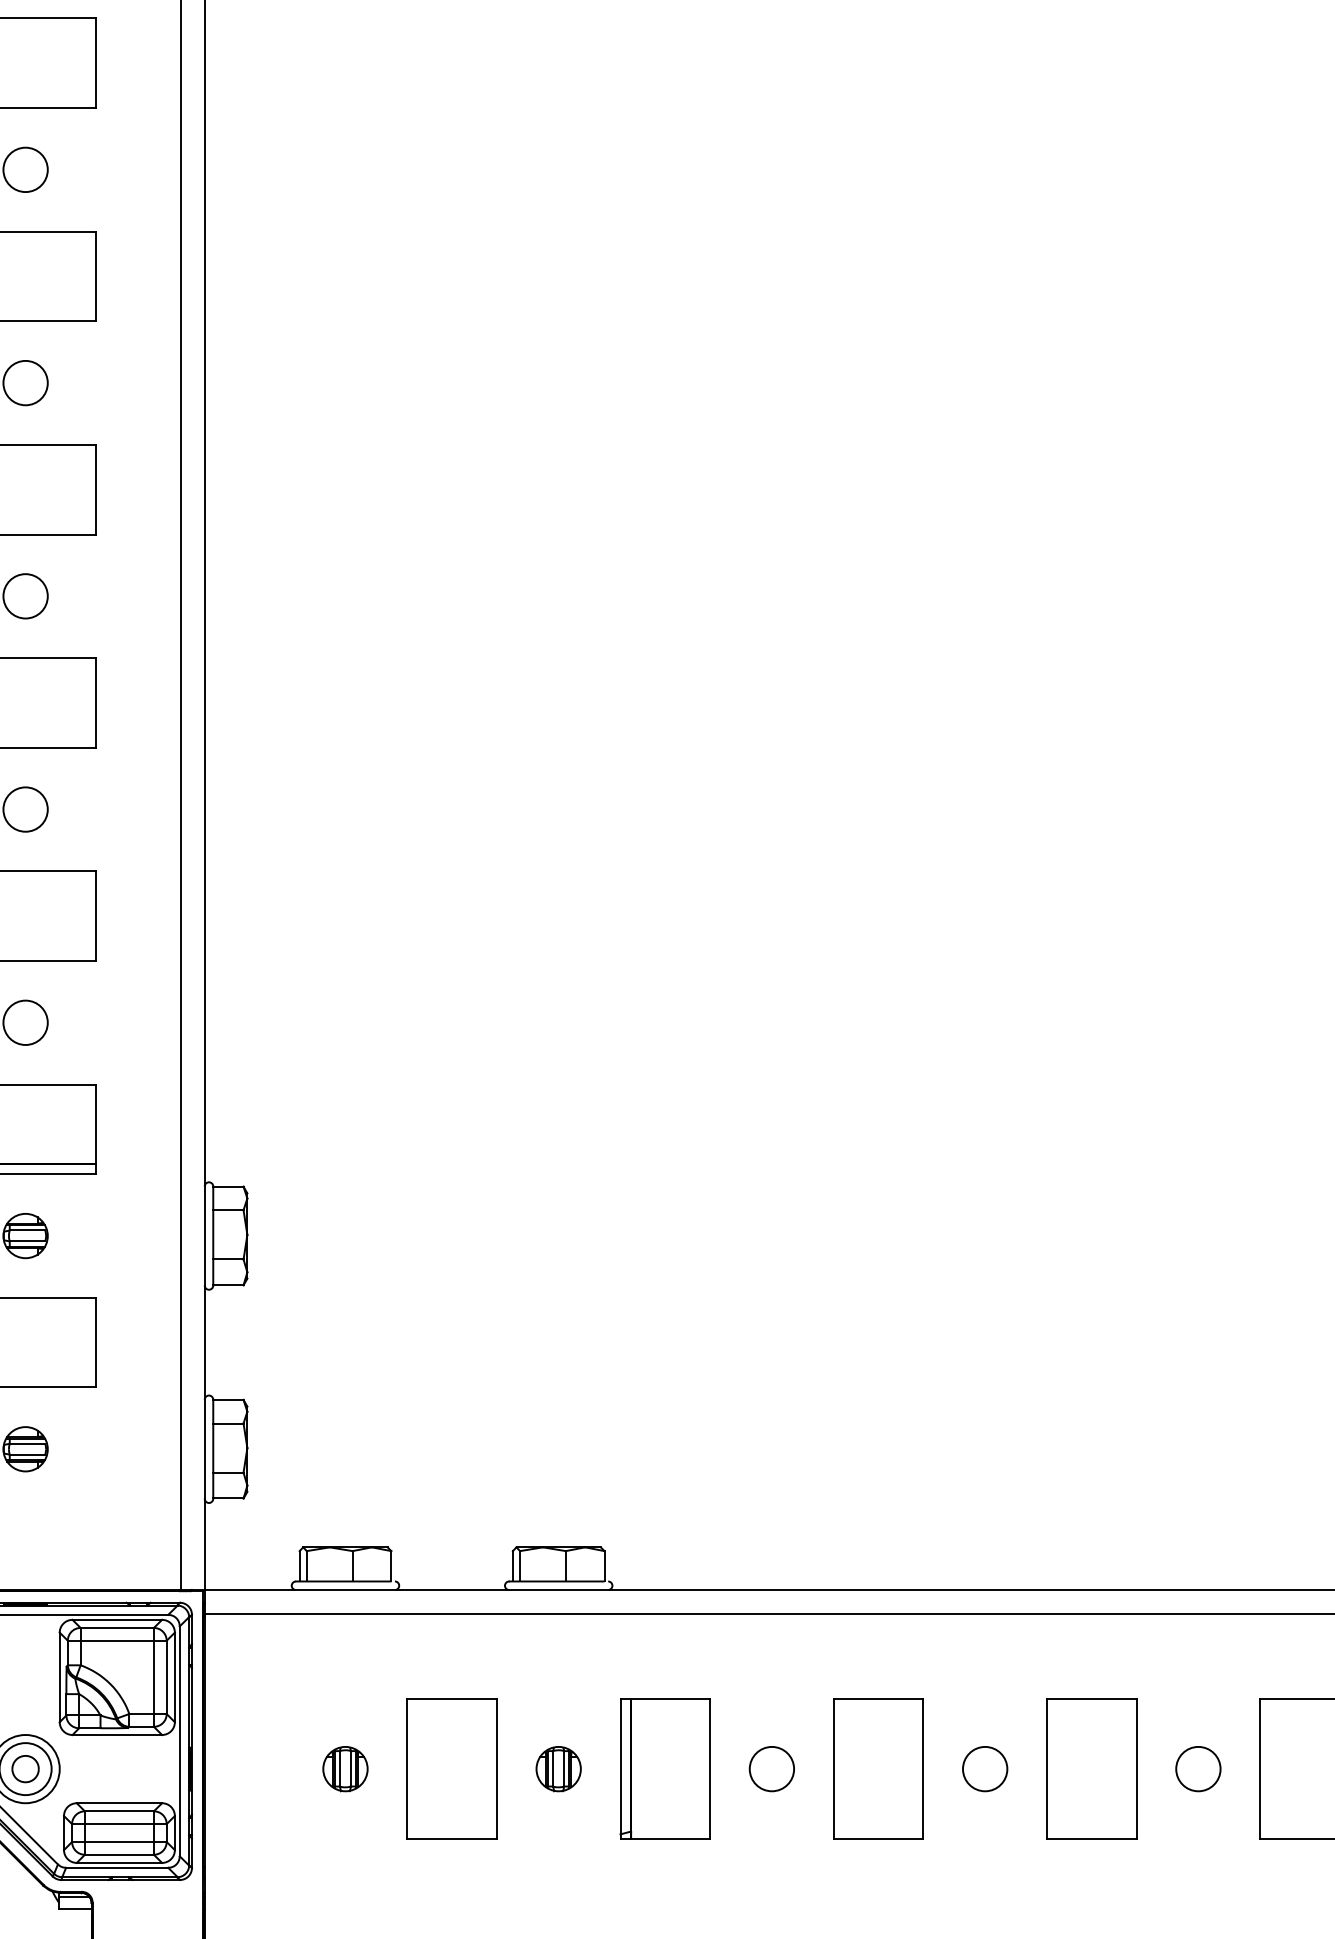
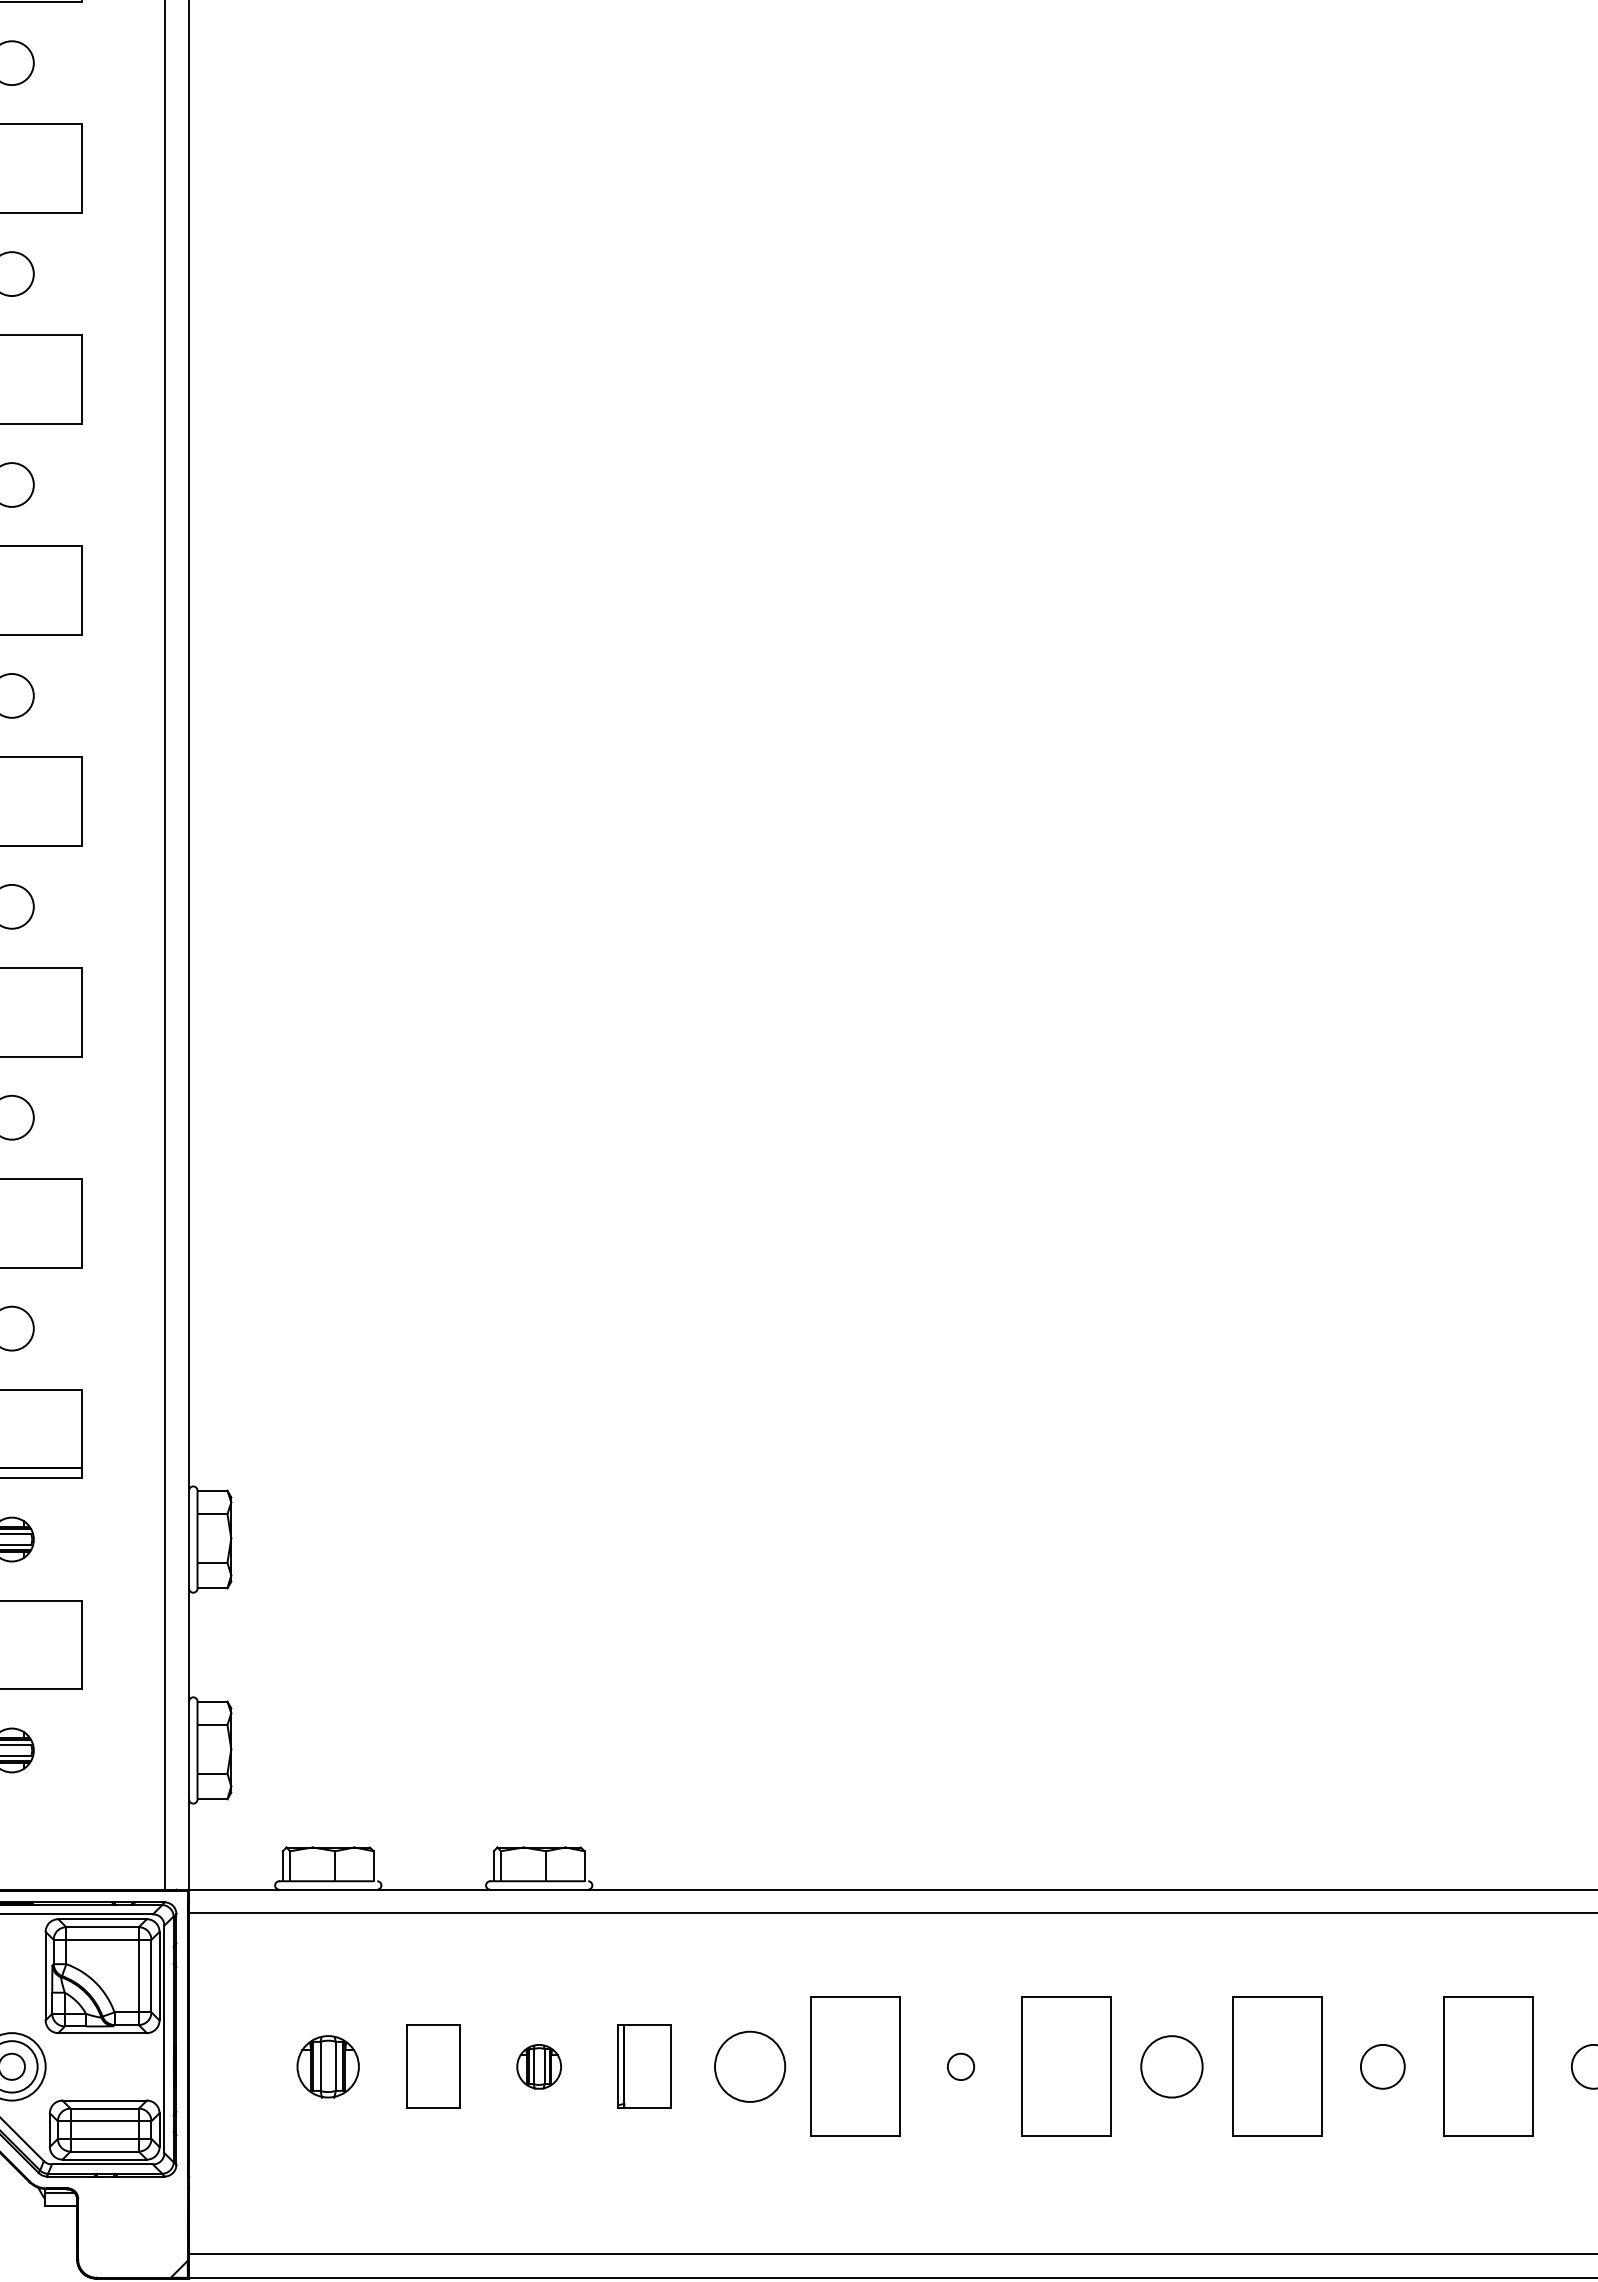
part: (345, 1768) -> (328, 2066), size x1.4
part: (451, 1768) -> (433, 2066), size x0.6
part: (665, 1768) -> (644, 2066), size x0.6
circle: (772, 1768) -> (750, 2066), size x1.6
circle: (984, 1768) -> (960, 2066), size x0.6
circle: (1197, 1768) -> (1171, 2066), size x1.4

